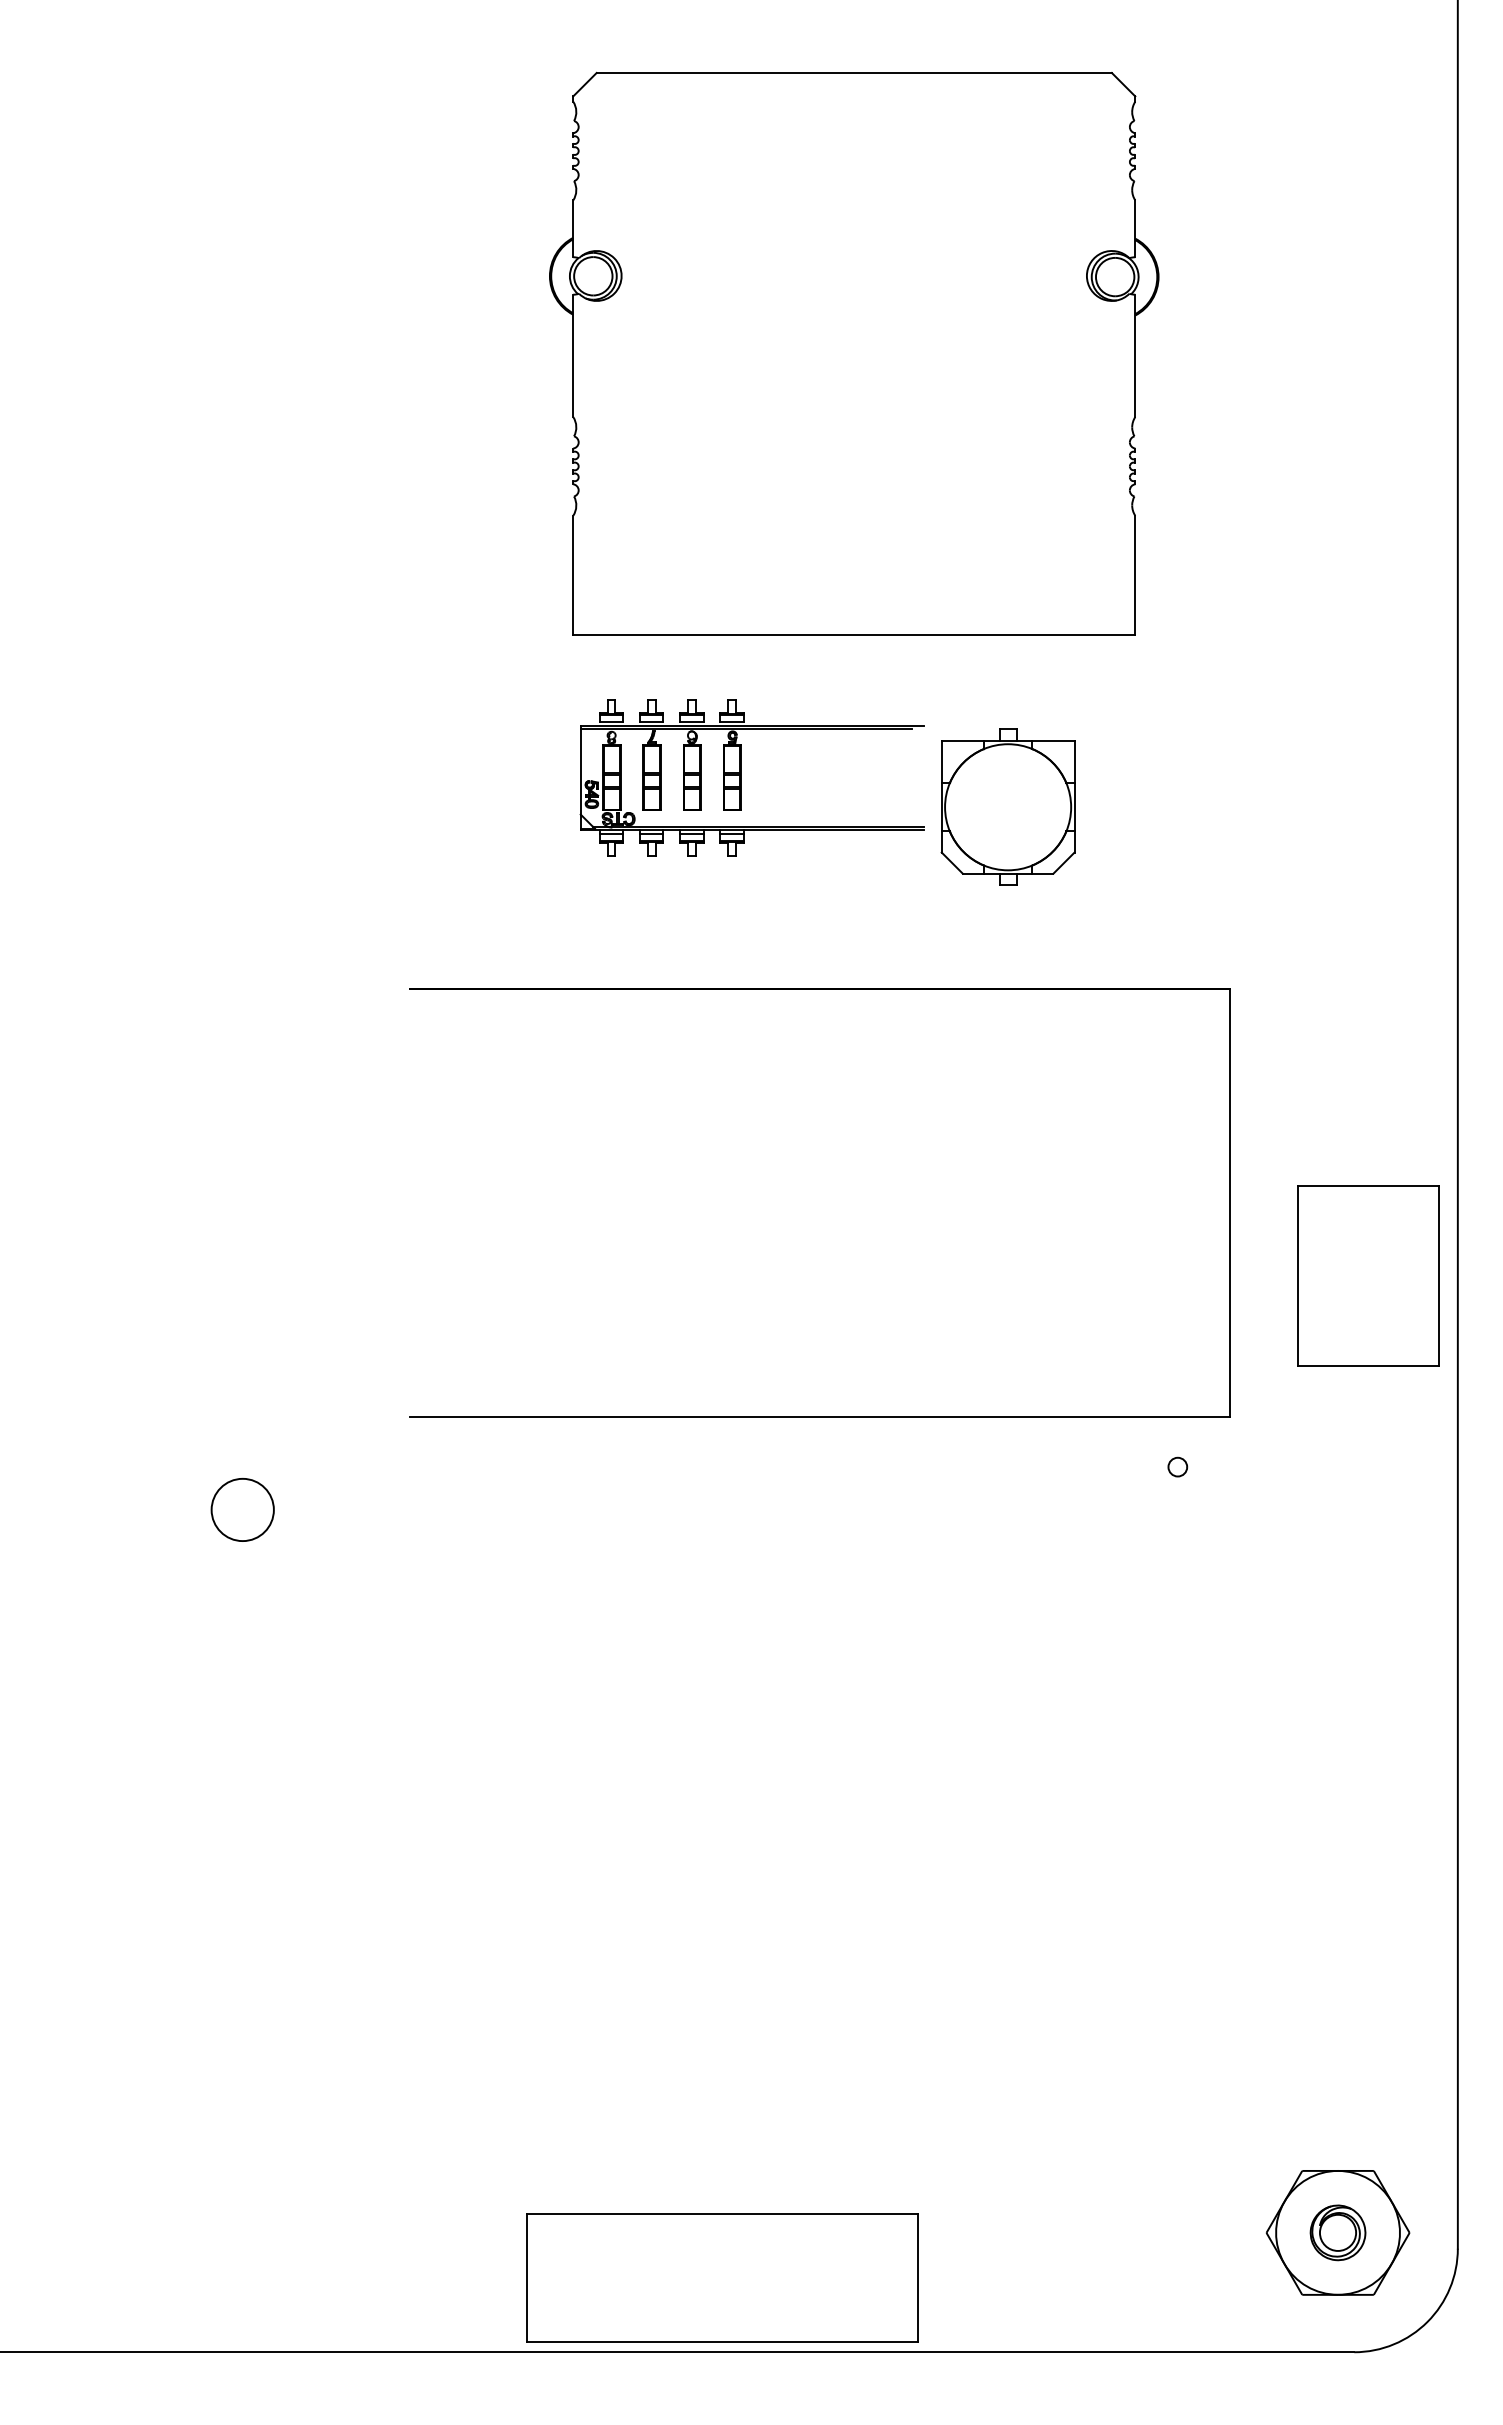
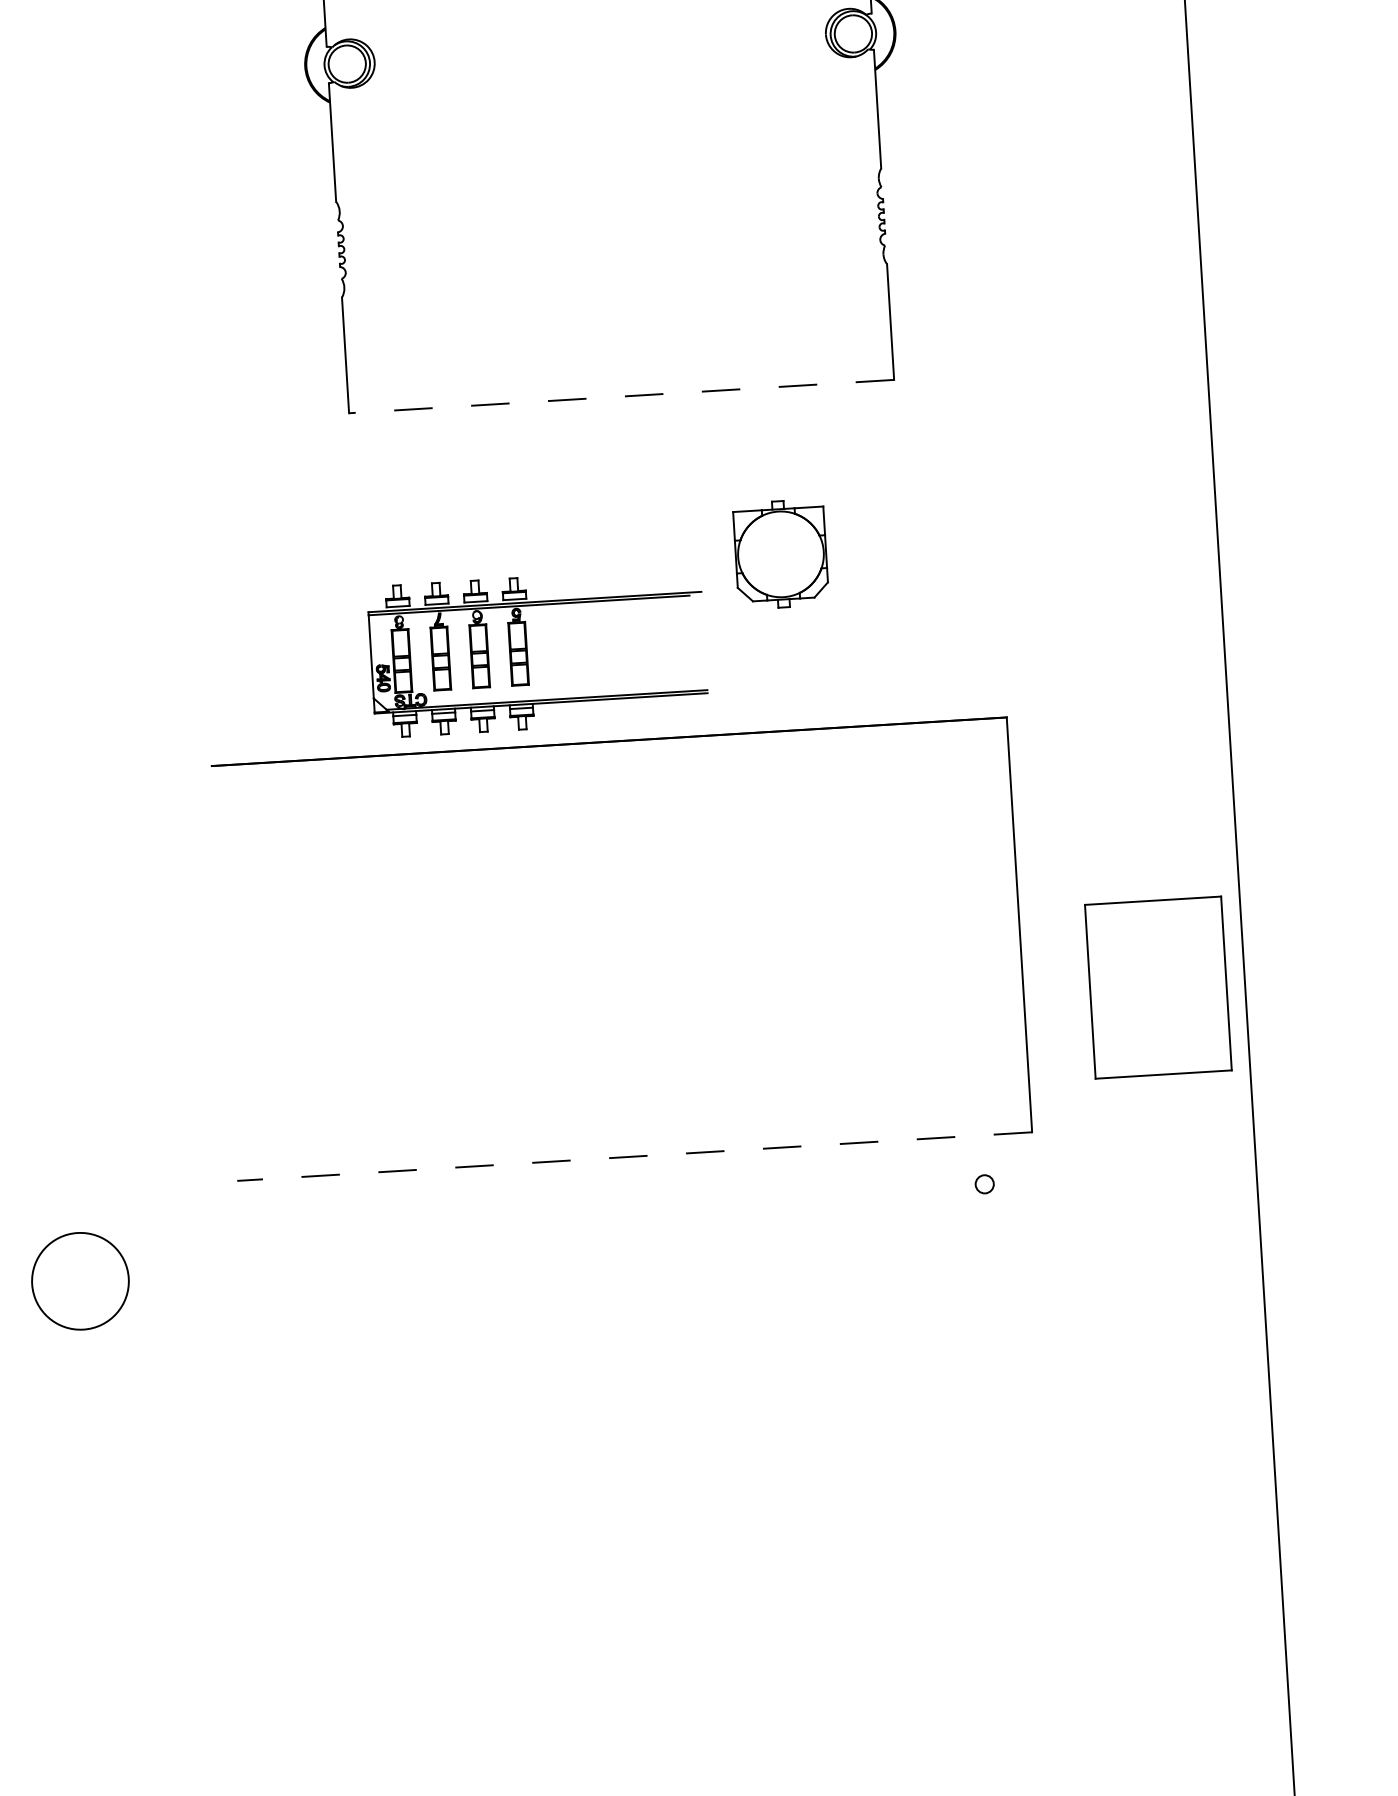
line: (853, 635) -> (620, 397), solid -> dashed
part: (741, 777) -> (527, 652), moved
part: (1007, 806) -> (780, 553), size x0.7
line: (819, 1416) -> (634, 1156), solid -> dashed
circle: (242, 1509) -> (80, 1280), size x1.6

